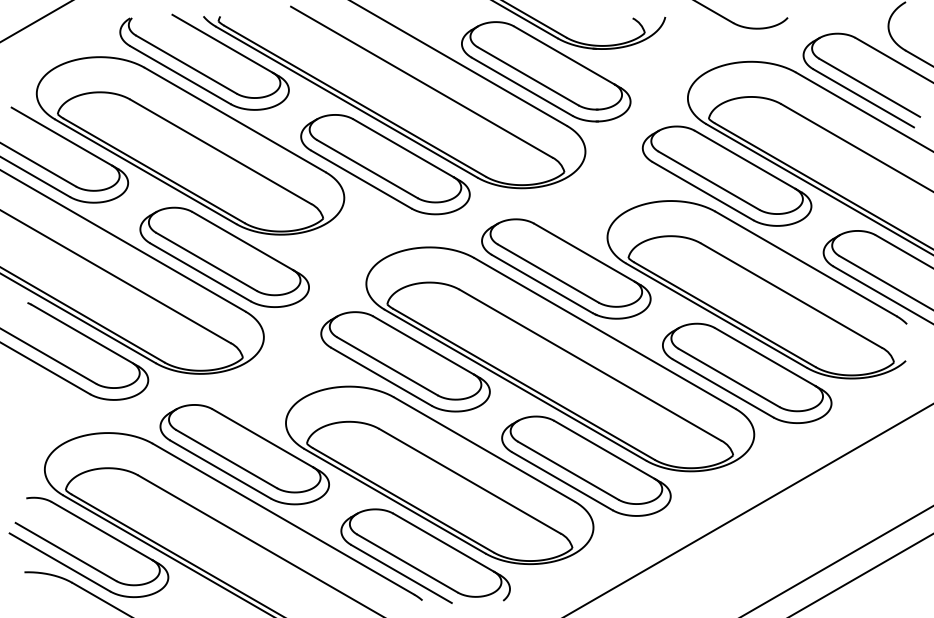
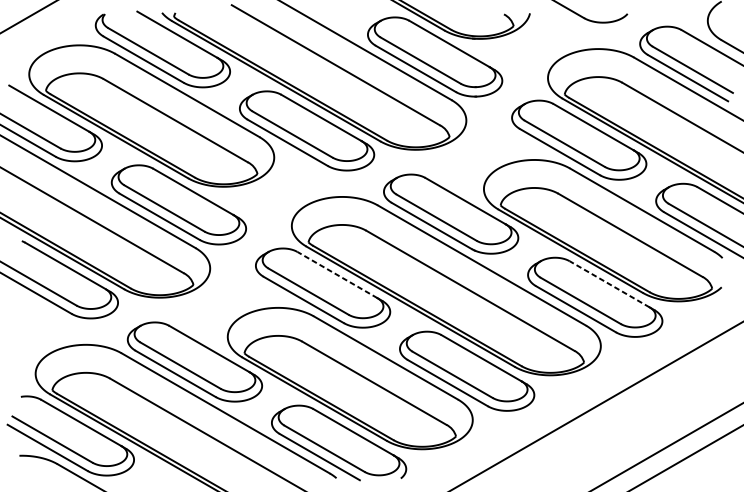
line: (423, 345) -> (337, 275), solid -> dashed
line: (764, 356) -> (609, 283), solid -> dashed

